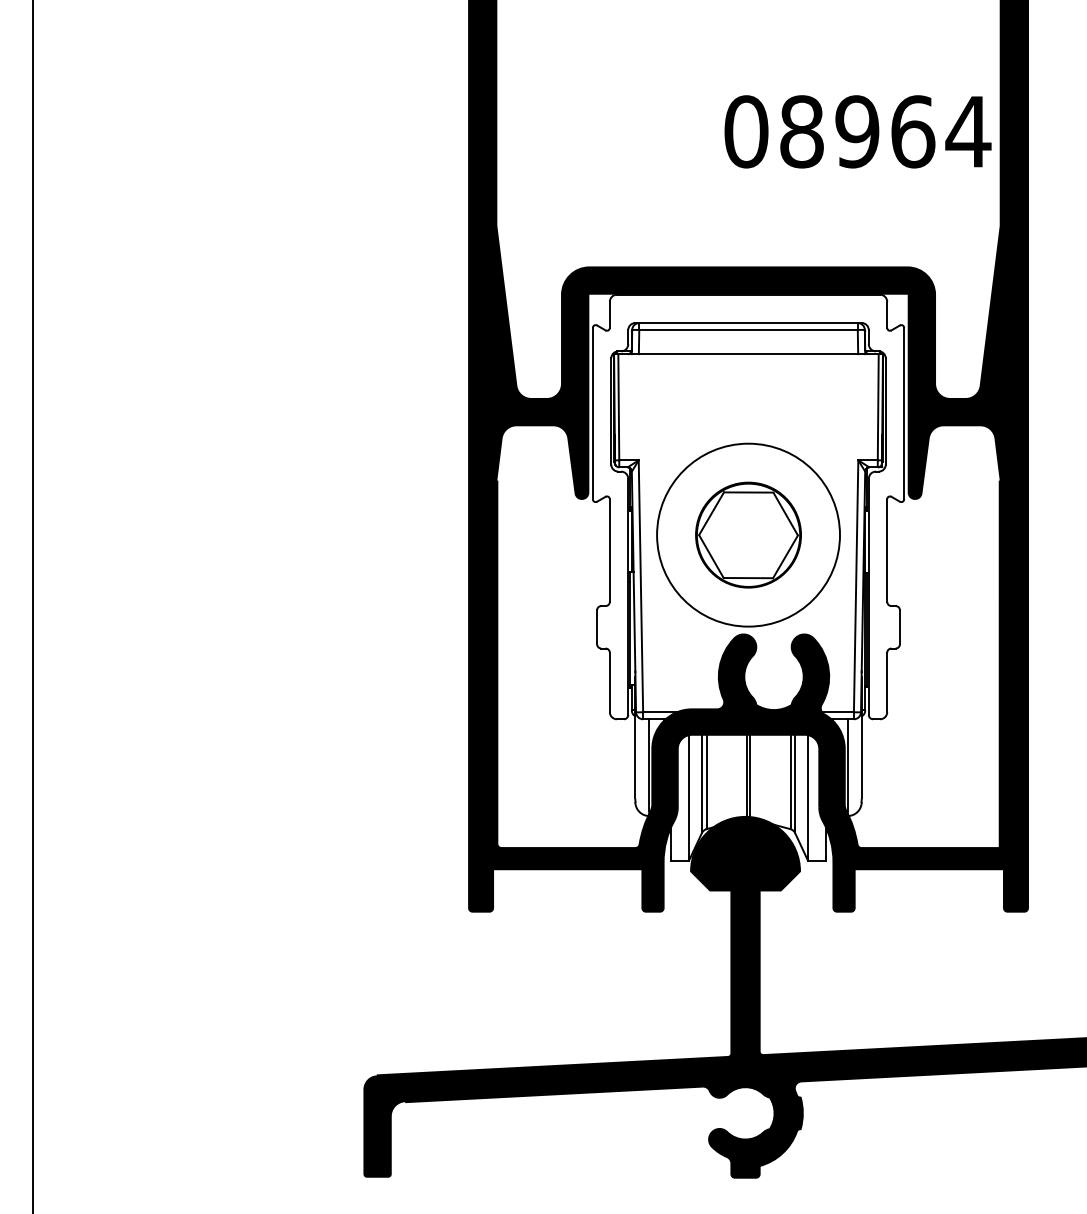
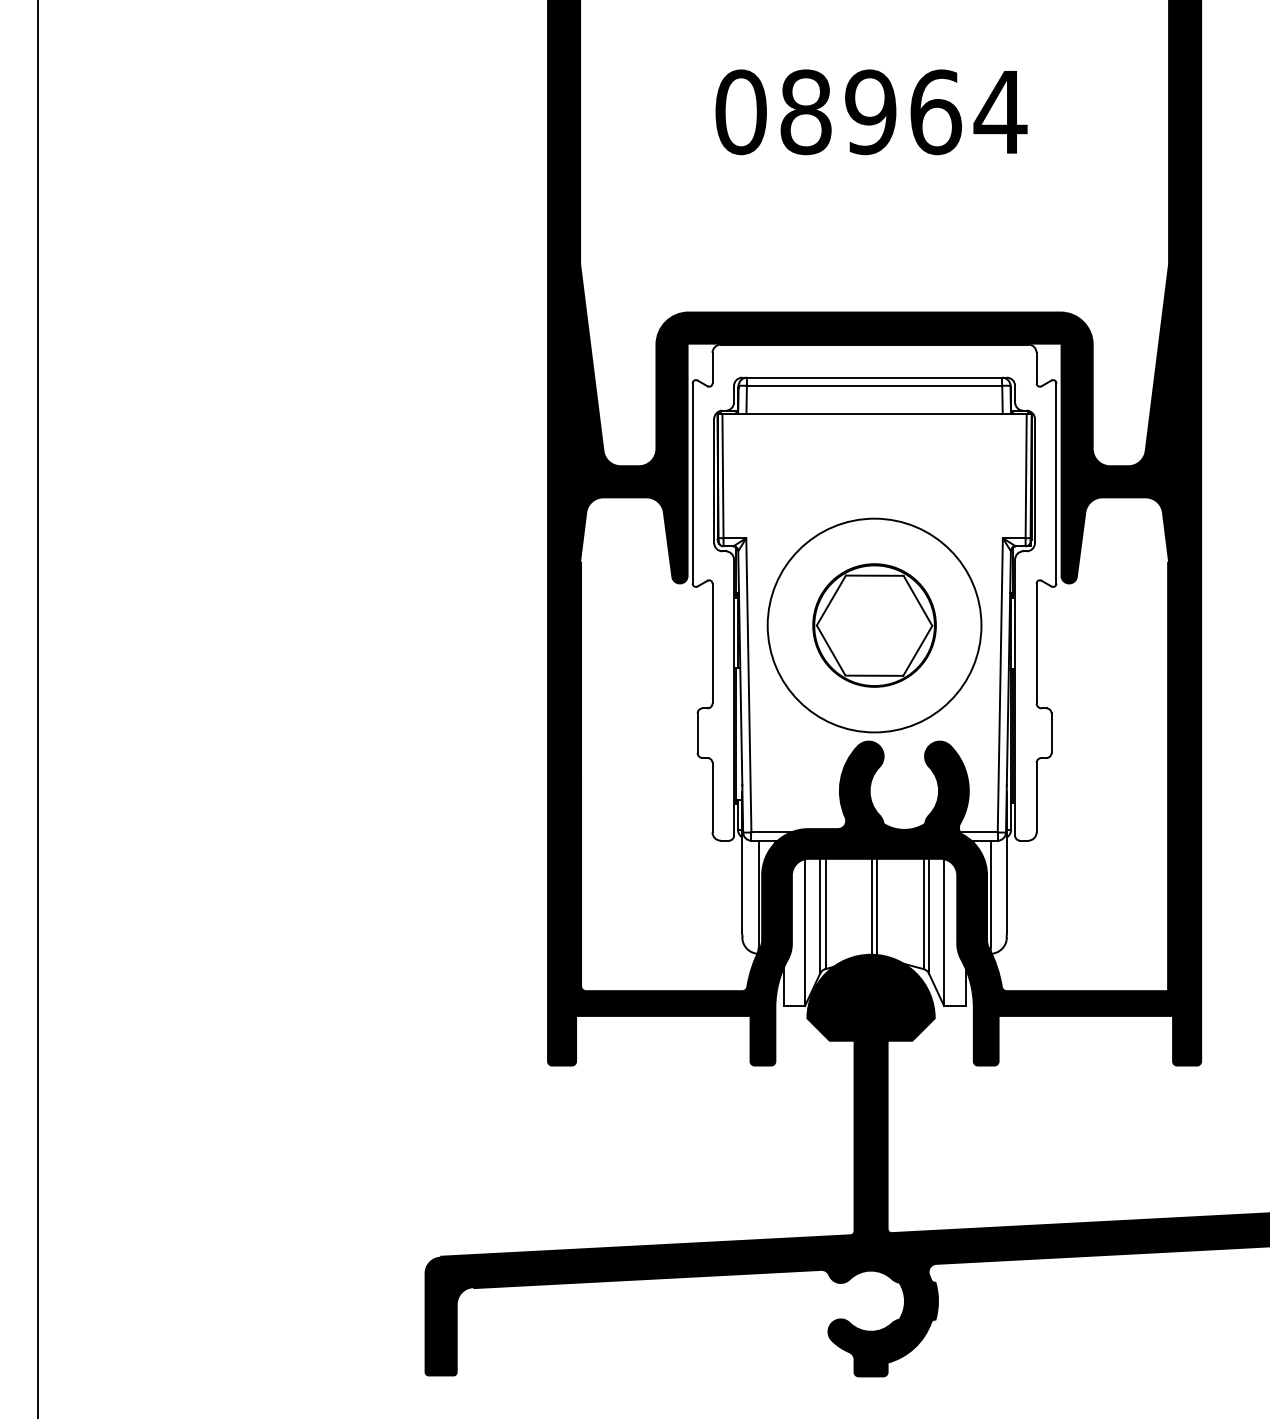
text: (858, 132) -> (871, 112), moved

